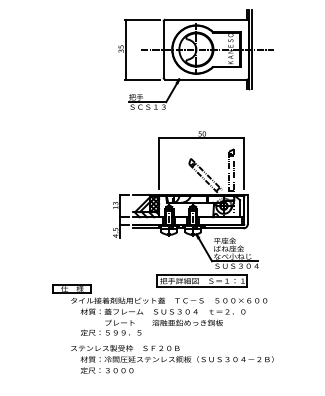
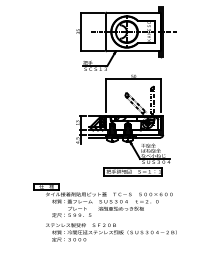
part: (186, 209) -> (123, 125), moved

